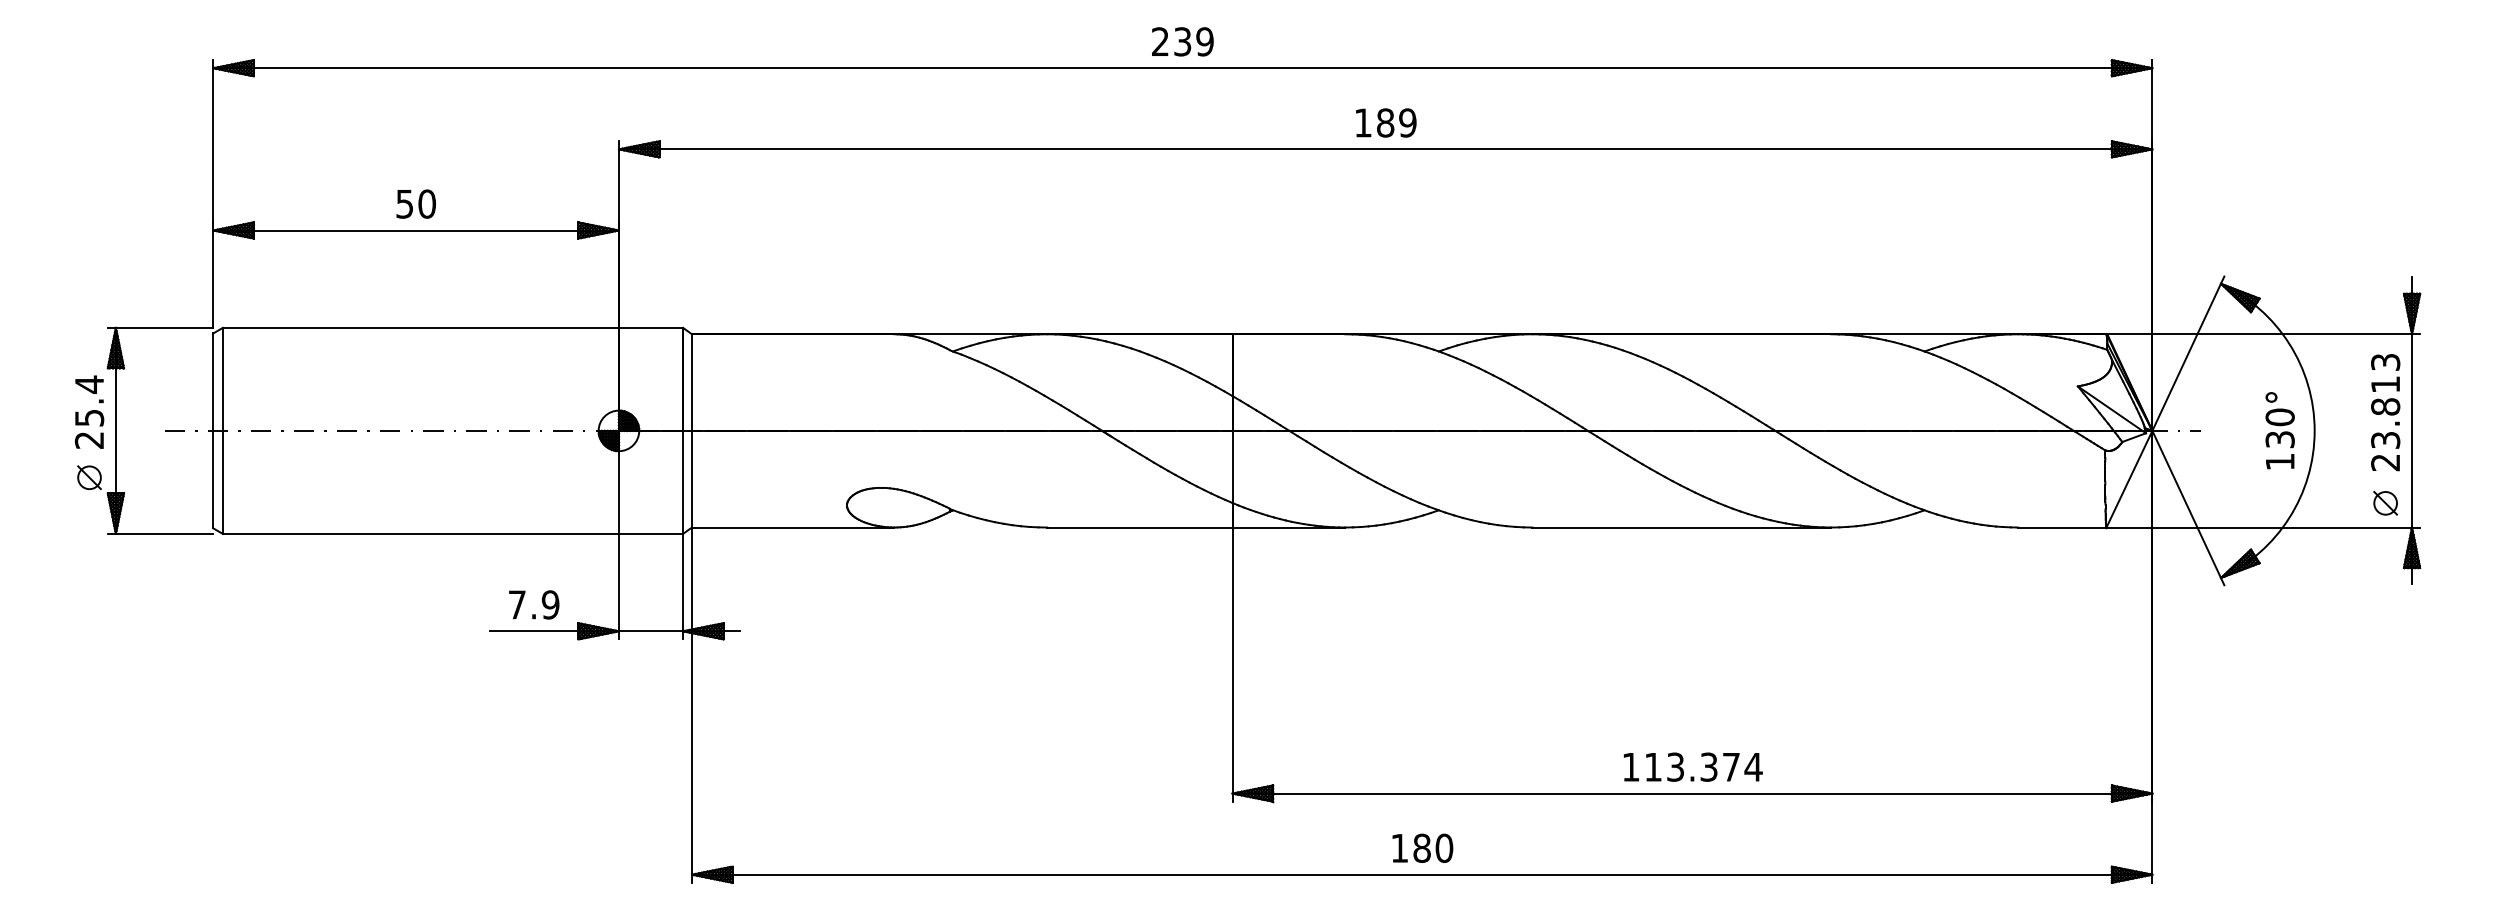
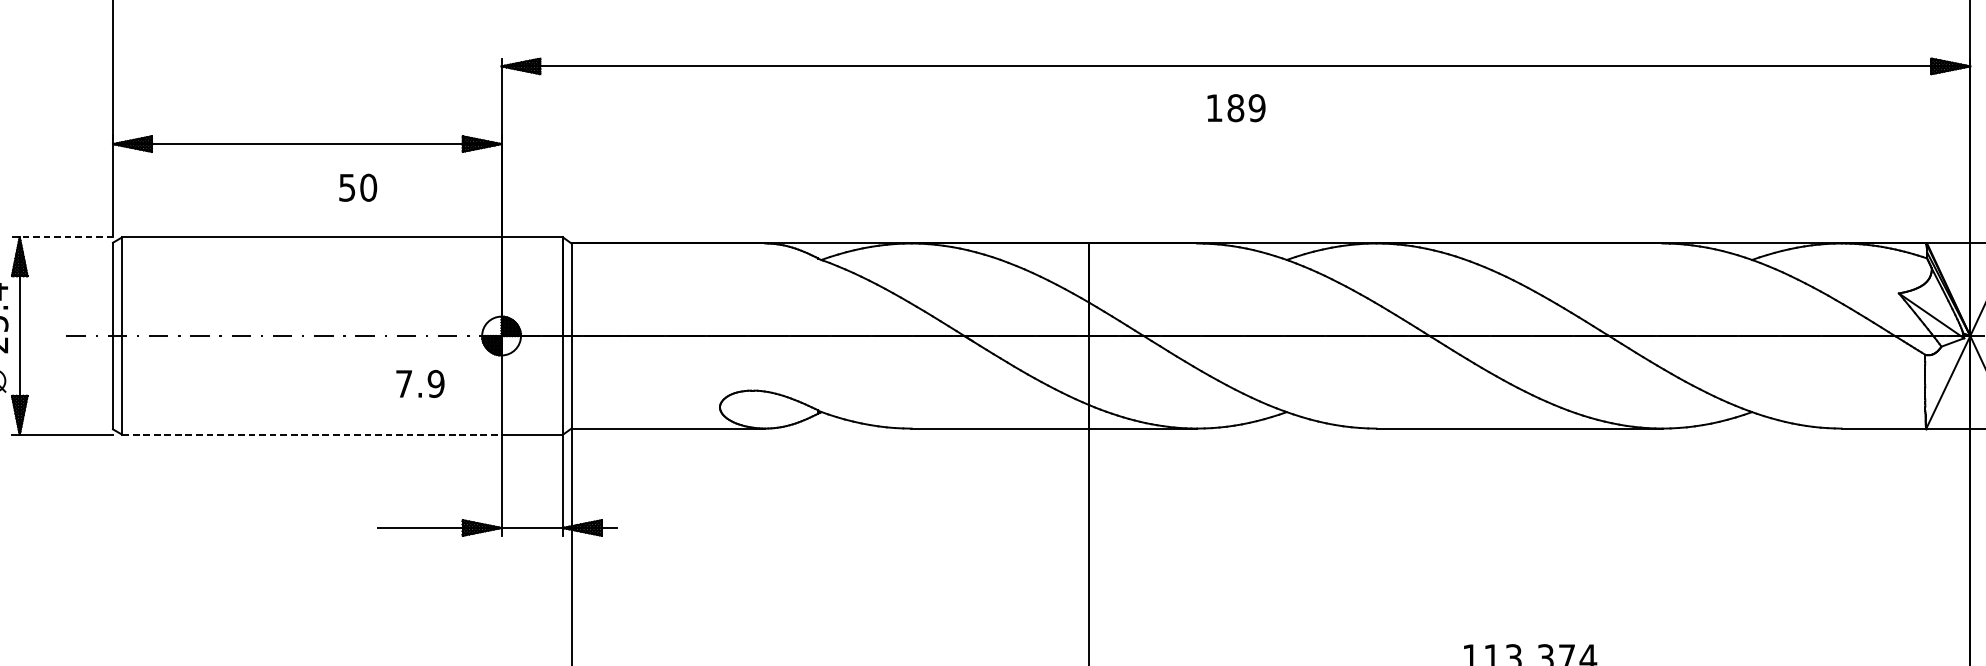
text: (1386, 122) -> (1236, 107), moved
text: (415, 203) -> (357, 187), moved
line: (160, 327) -> (62, 237), solid -> dashed
line: (421, 533) -> (312, 434), solid -> dashed
text: (534, 604) -> (420, 383), moved

